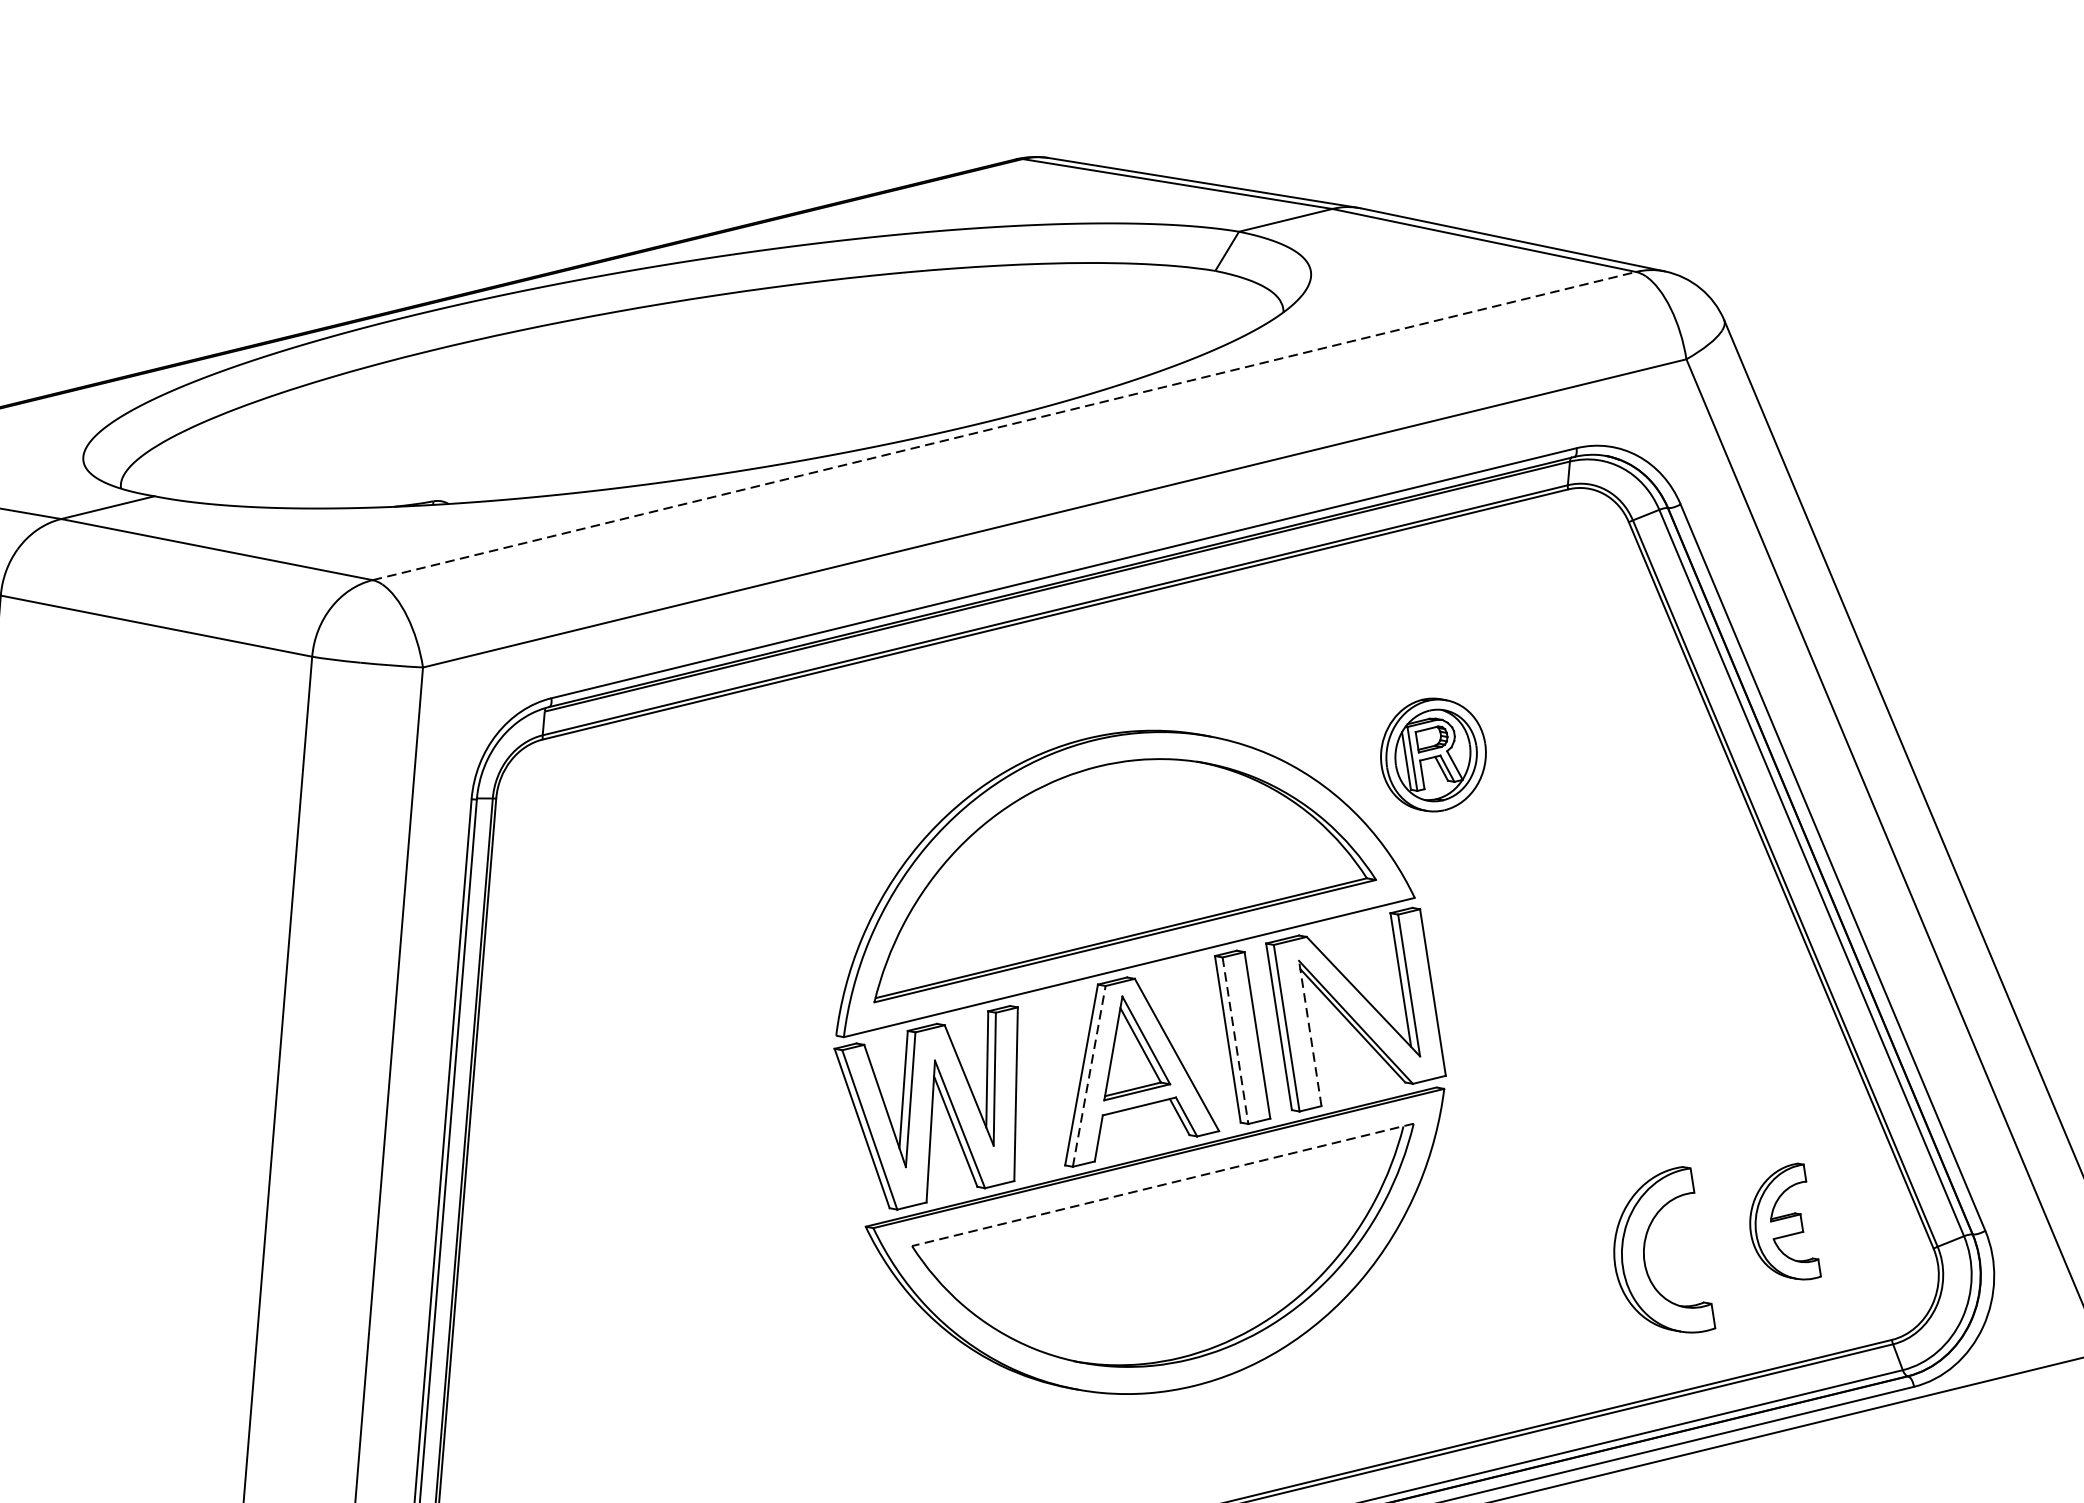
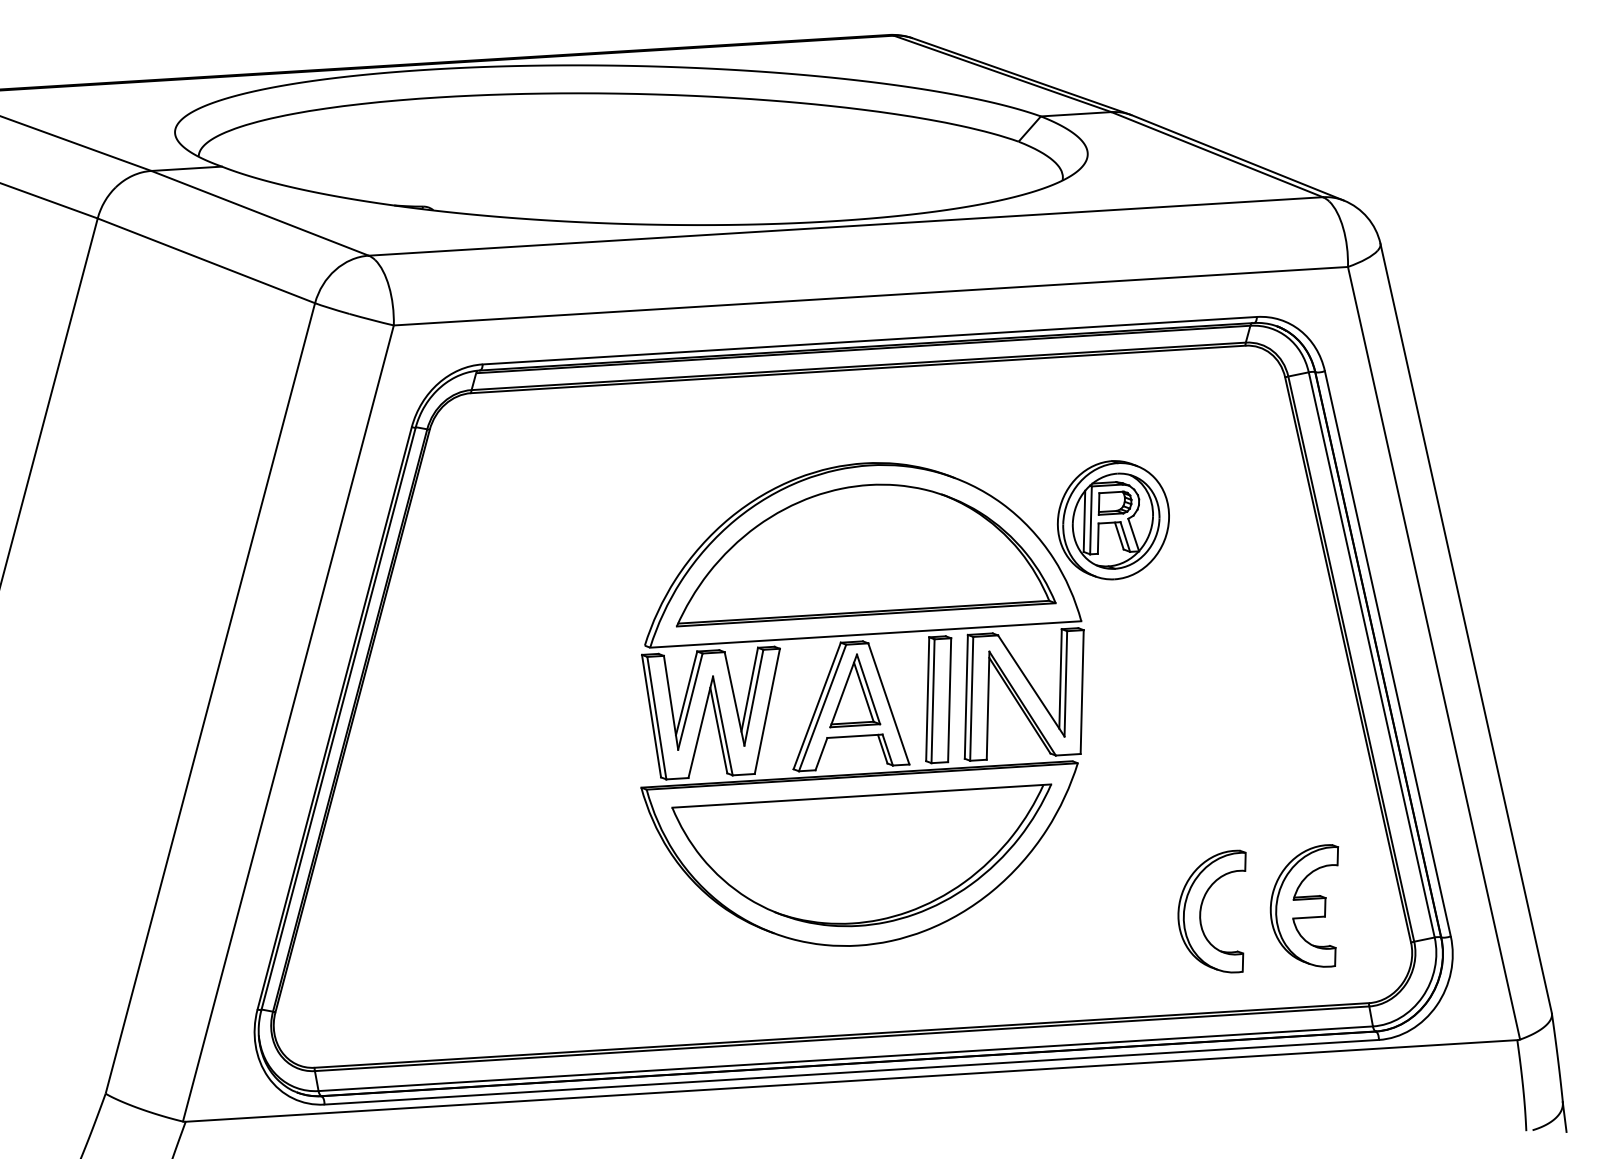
line: (1003, 426) -> (845, 226), dashed -> solid
part: (1433, 755) -> (1113, 520), size x1.43
line: (1310, 1033) -> (988, 705), dashed -> solid
line: (1236, 1040) -> (933, 701), dashed -> solid
line: (1089, 1077) -> (822, 708), dashed -> solid
line: (1162, 1185) -> (861, 796), dashed -> solid
part: (1782, 1224) -> (1304, 905), size x1.43

